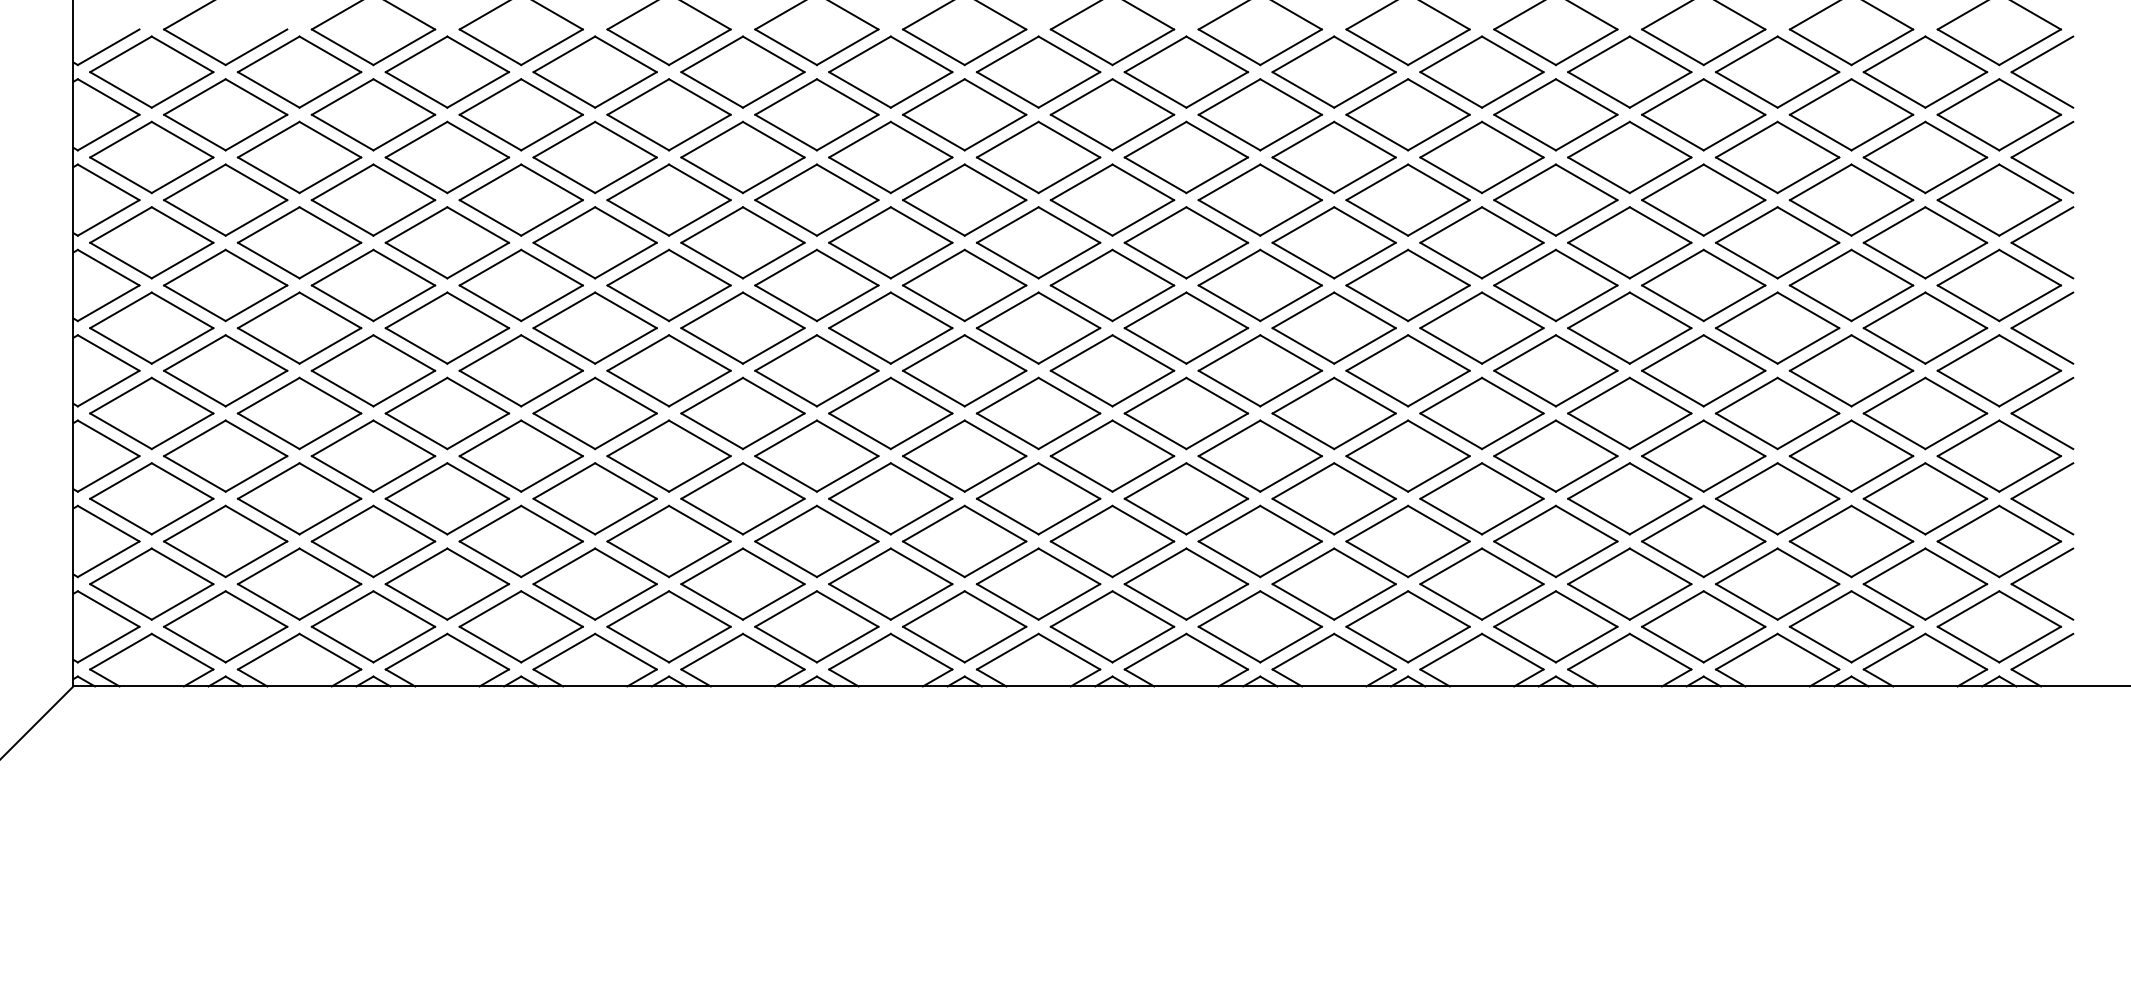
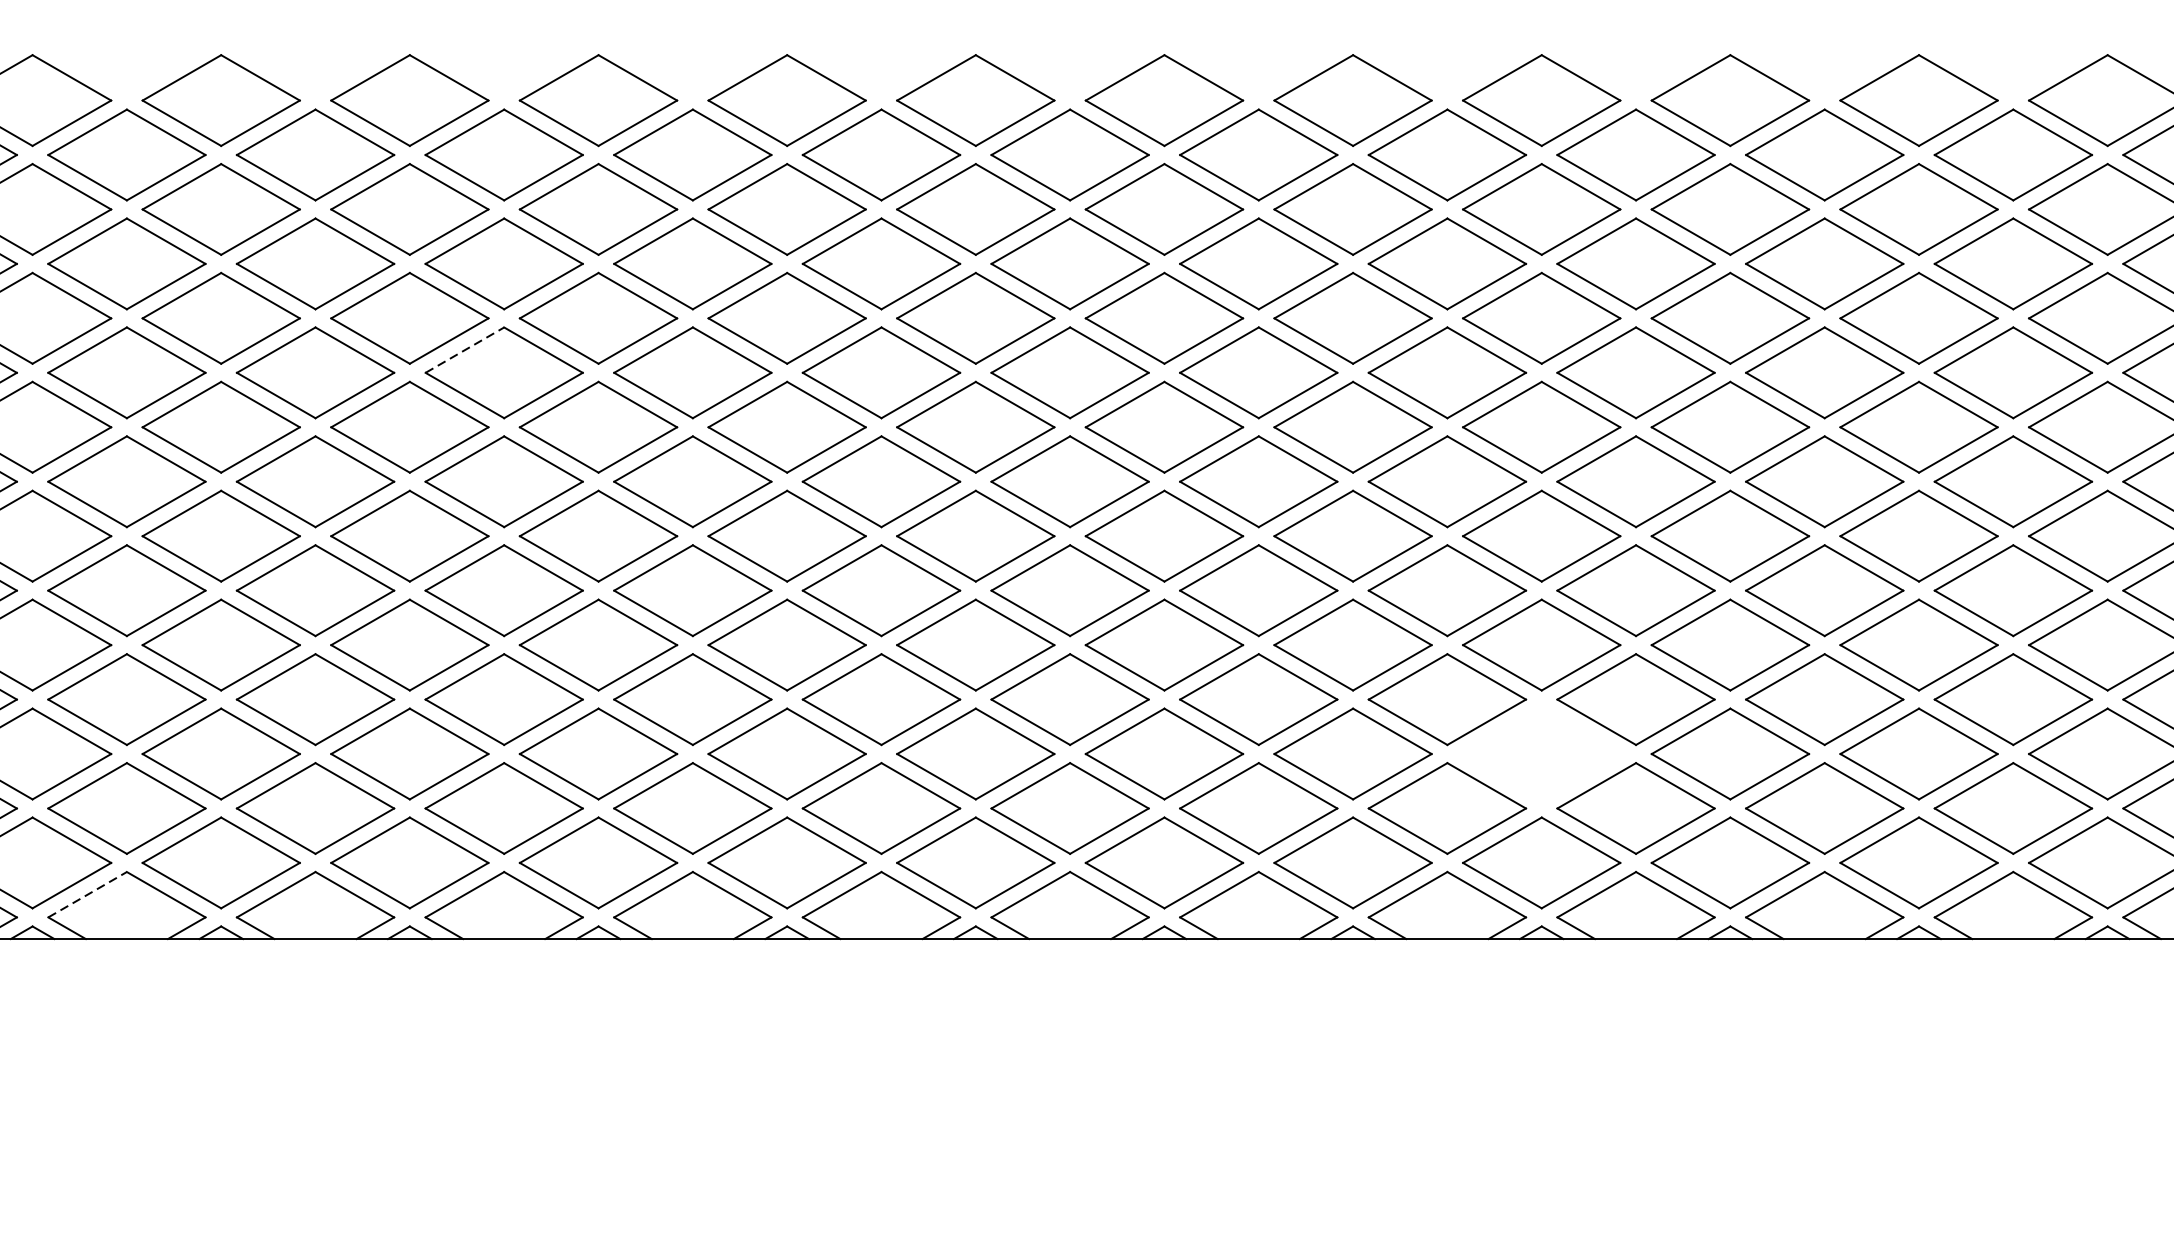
line: (712, 225) -> (465, 350), solid -> dashed
part: (1555, 541) -> (1541, 754), removed
line: (416, 651) -> (87, 894), solid -> dashed

